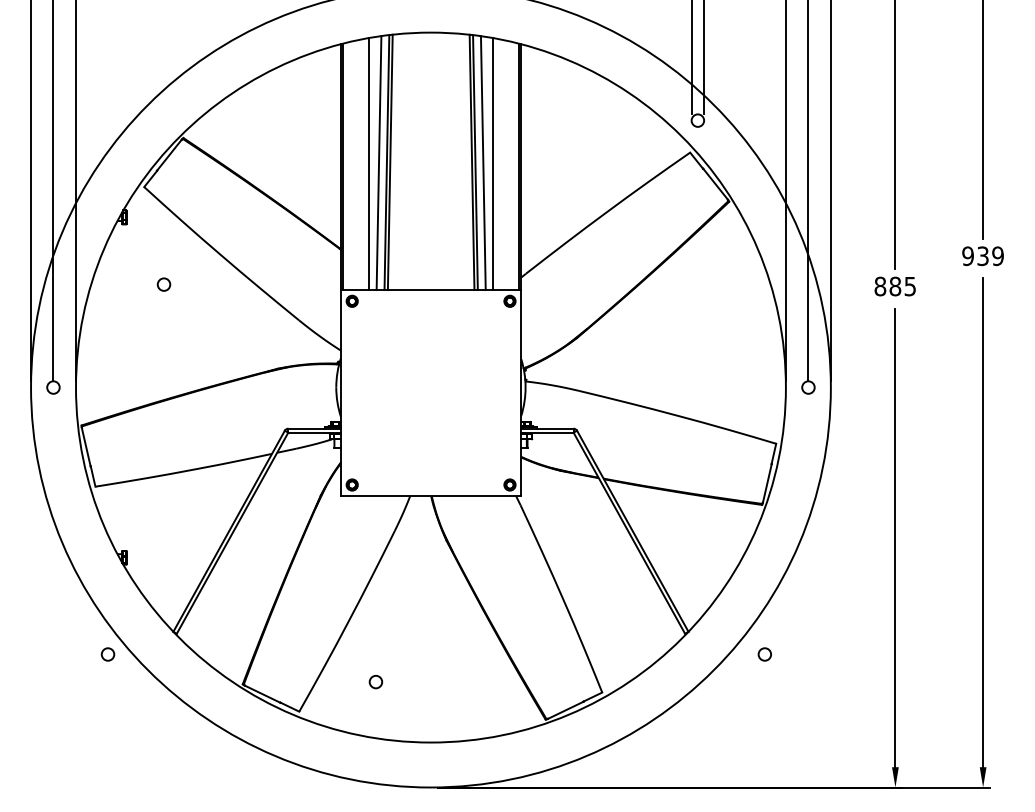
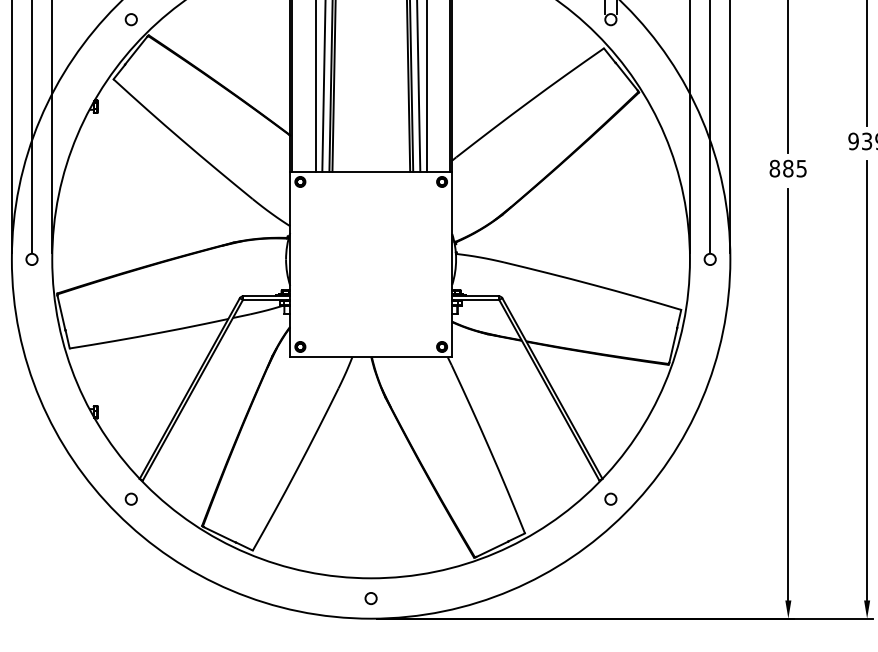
circle: (163, 284) -> (130, 19), moved
circle: (107, 654) -> (130, 499), moved
circle: (764, 654) -> (610, 499), moved
circle: (375, 682) -> (370, 598), moved

